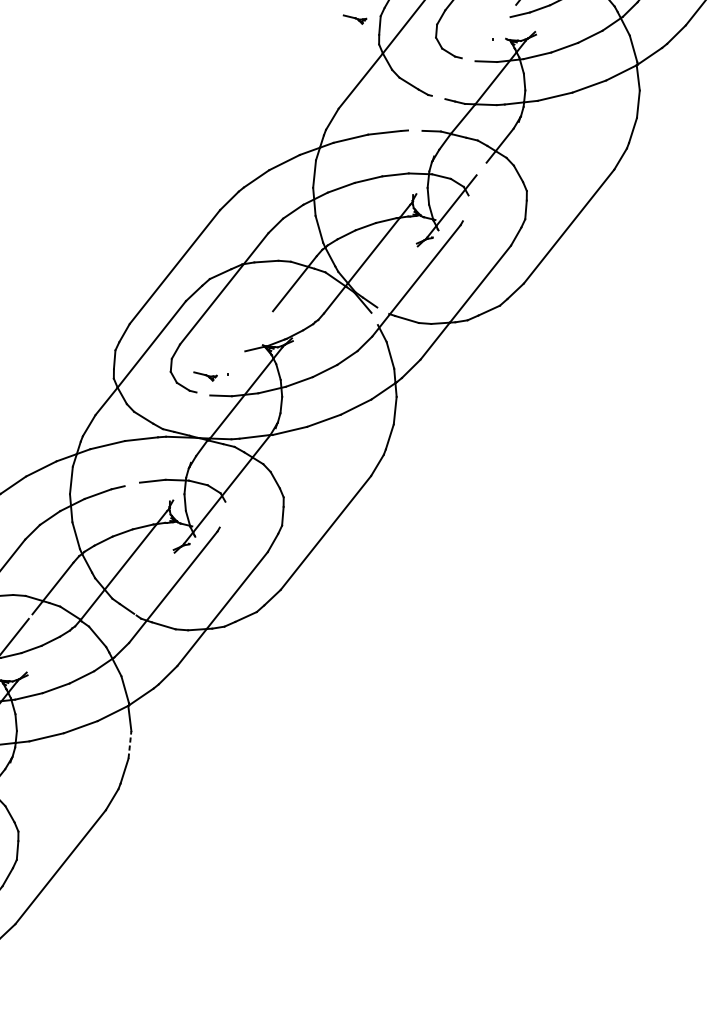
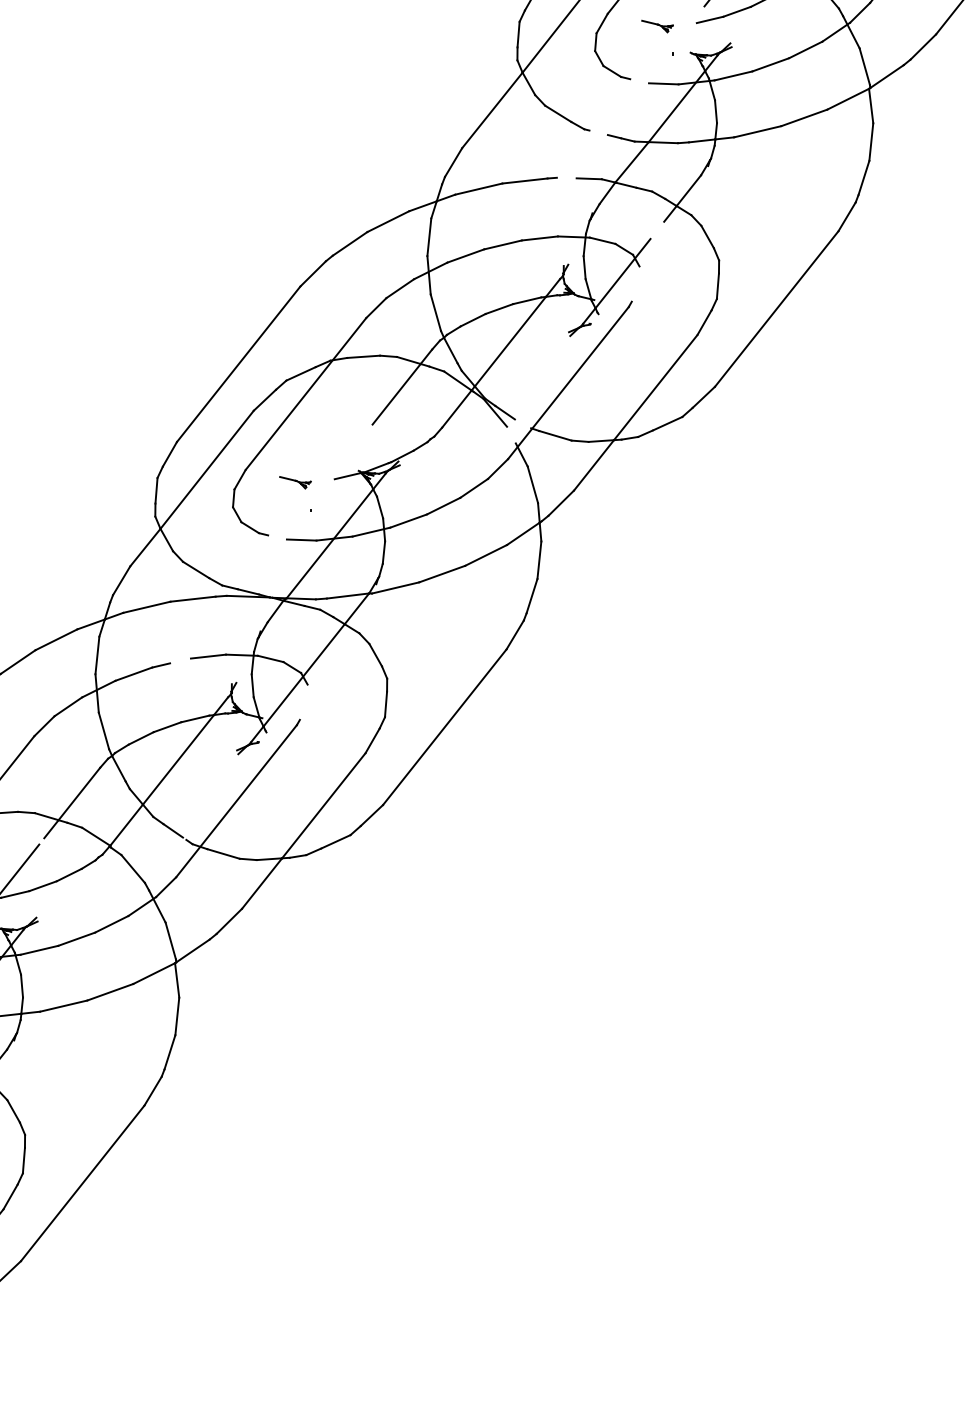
part: (355, 19) -> (657, 26), moved
part: (205, 376) -> (295, 482), moved
line: (130, 744) -> (177, 1016), dashed -> solid

